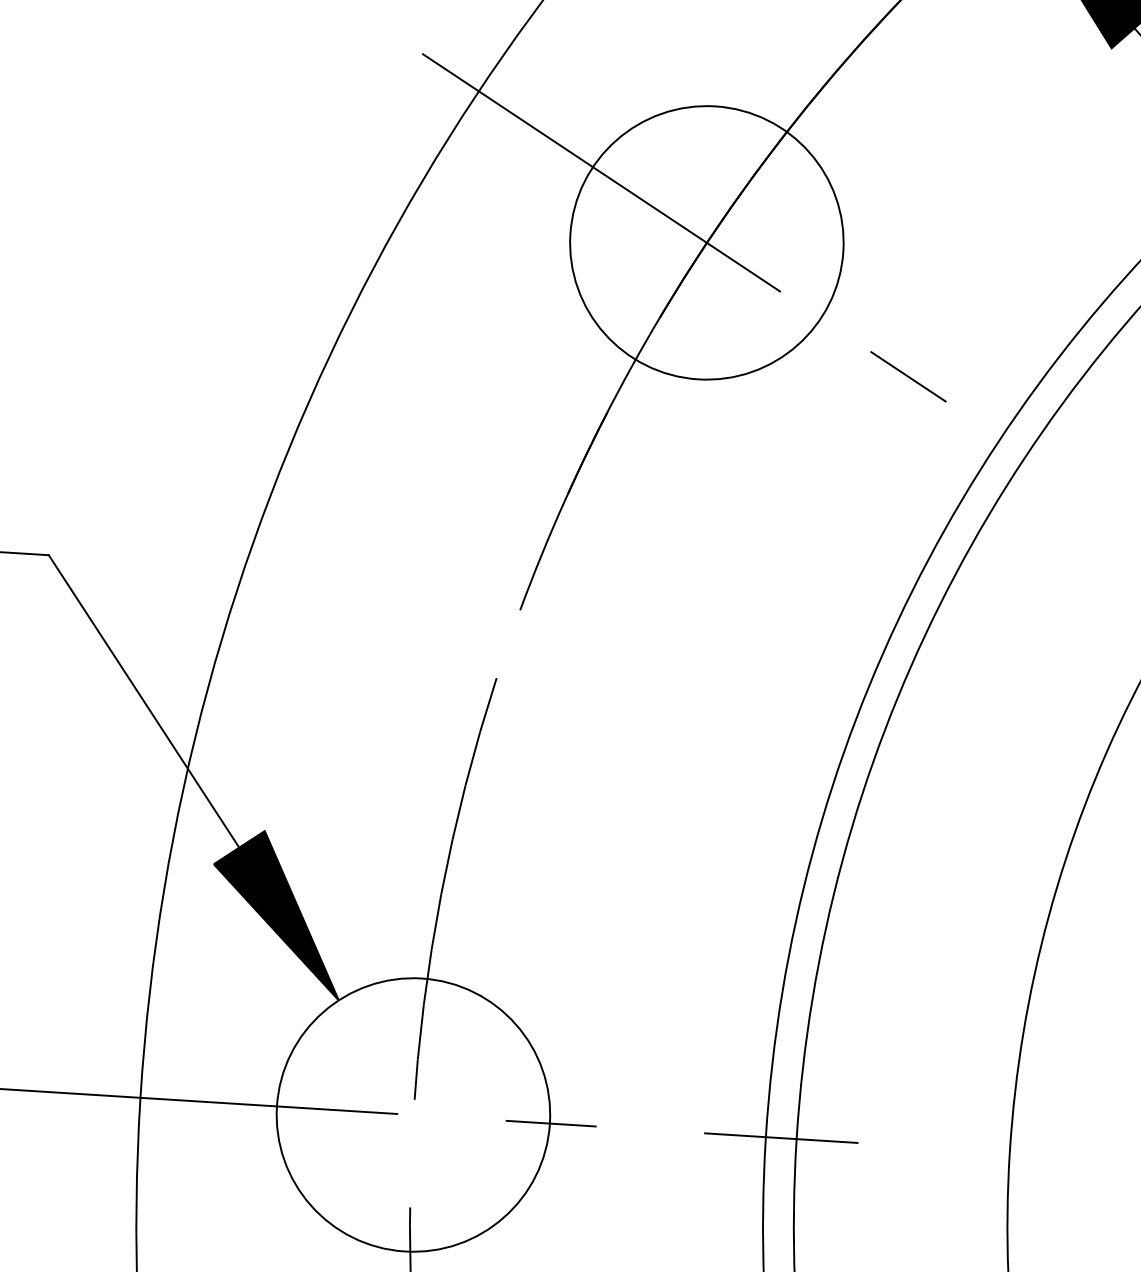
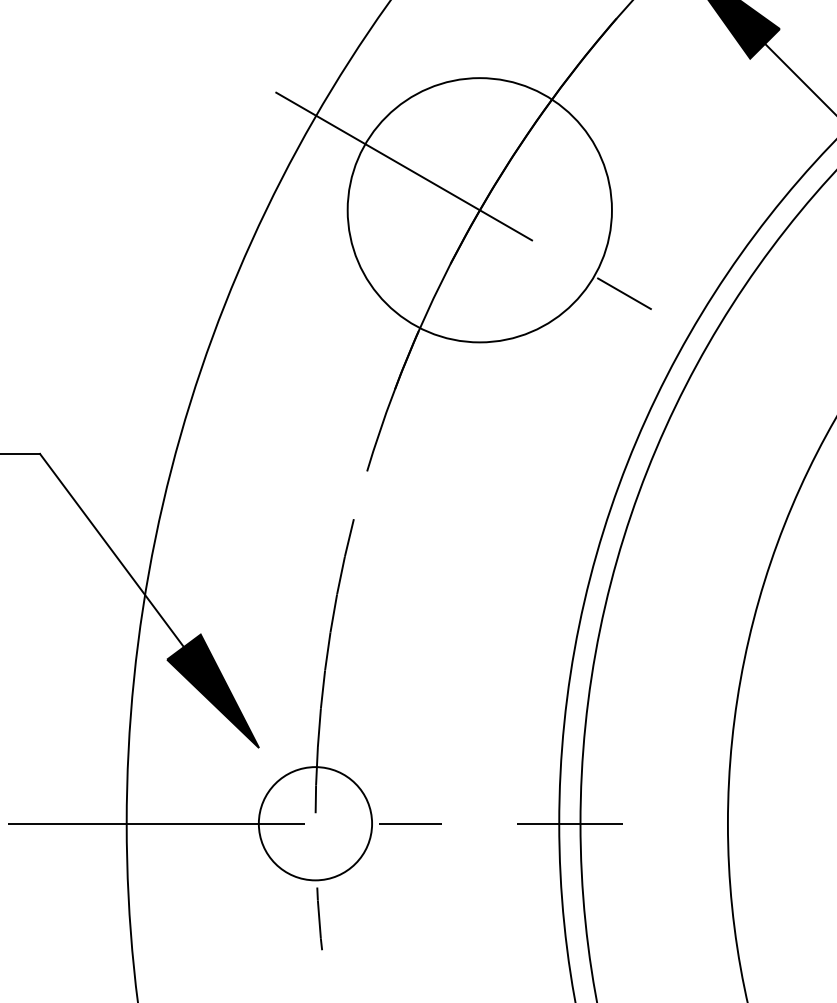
circle: (706, 241) -> (479, 209), size x1.4
circle: (413, 1114) -> (315, 823), size x0.6

